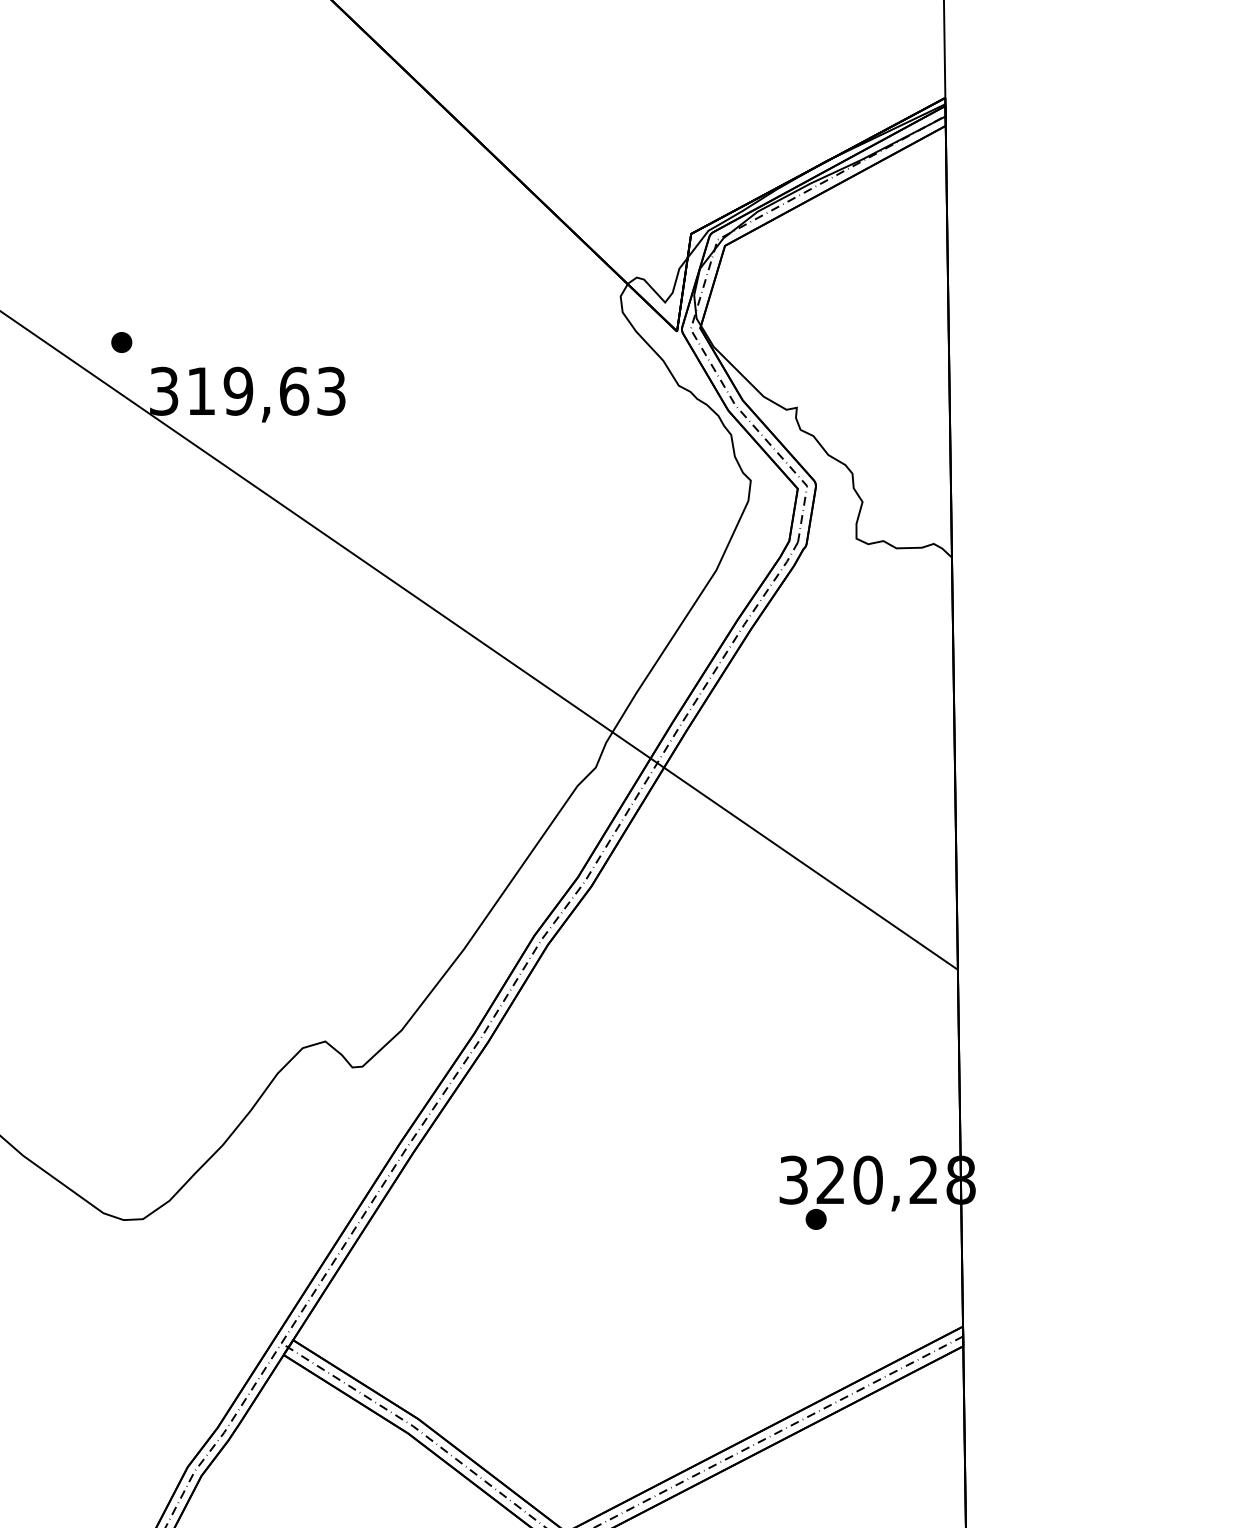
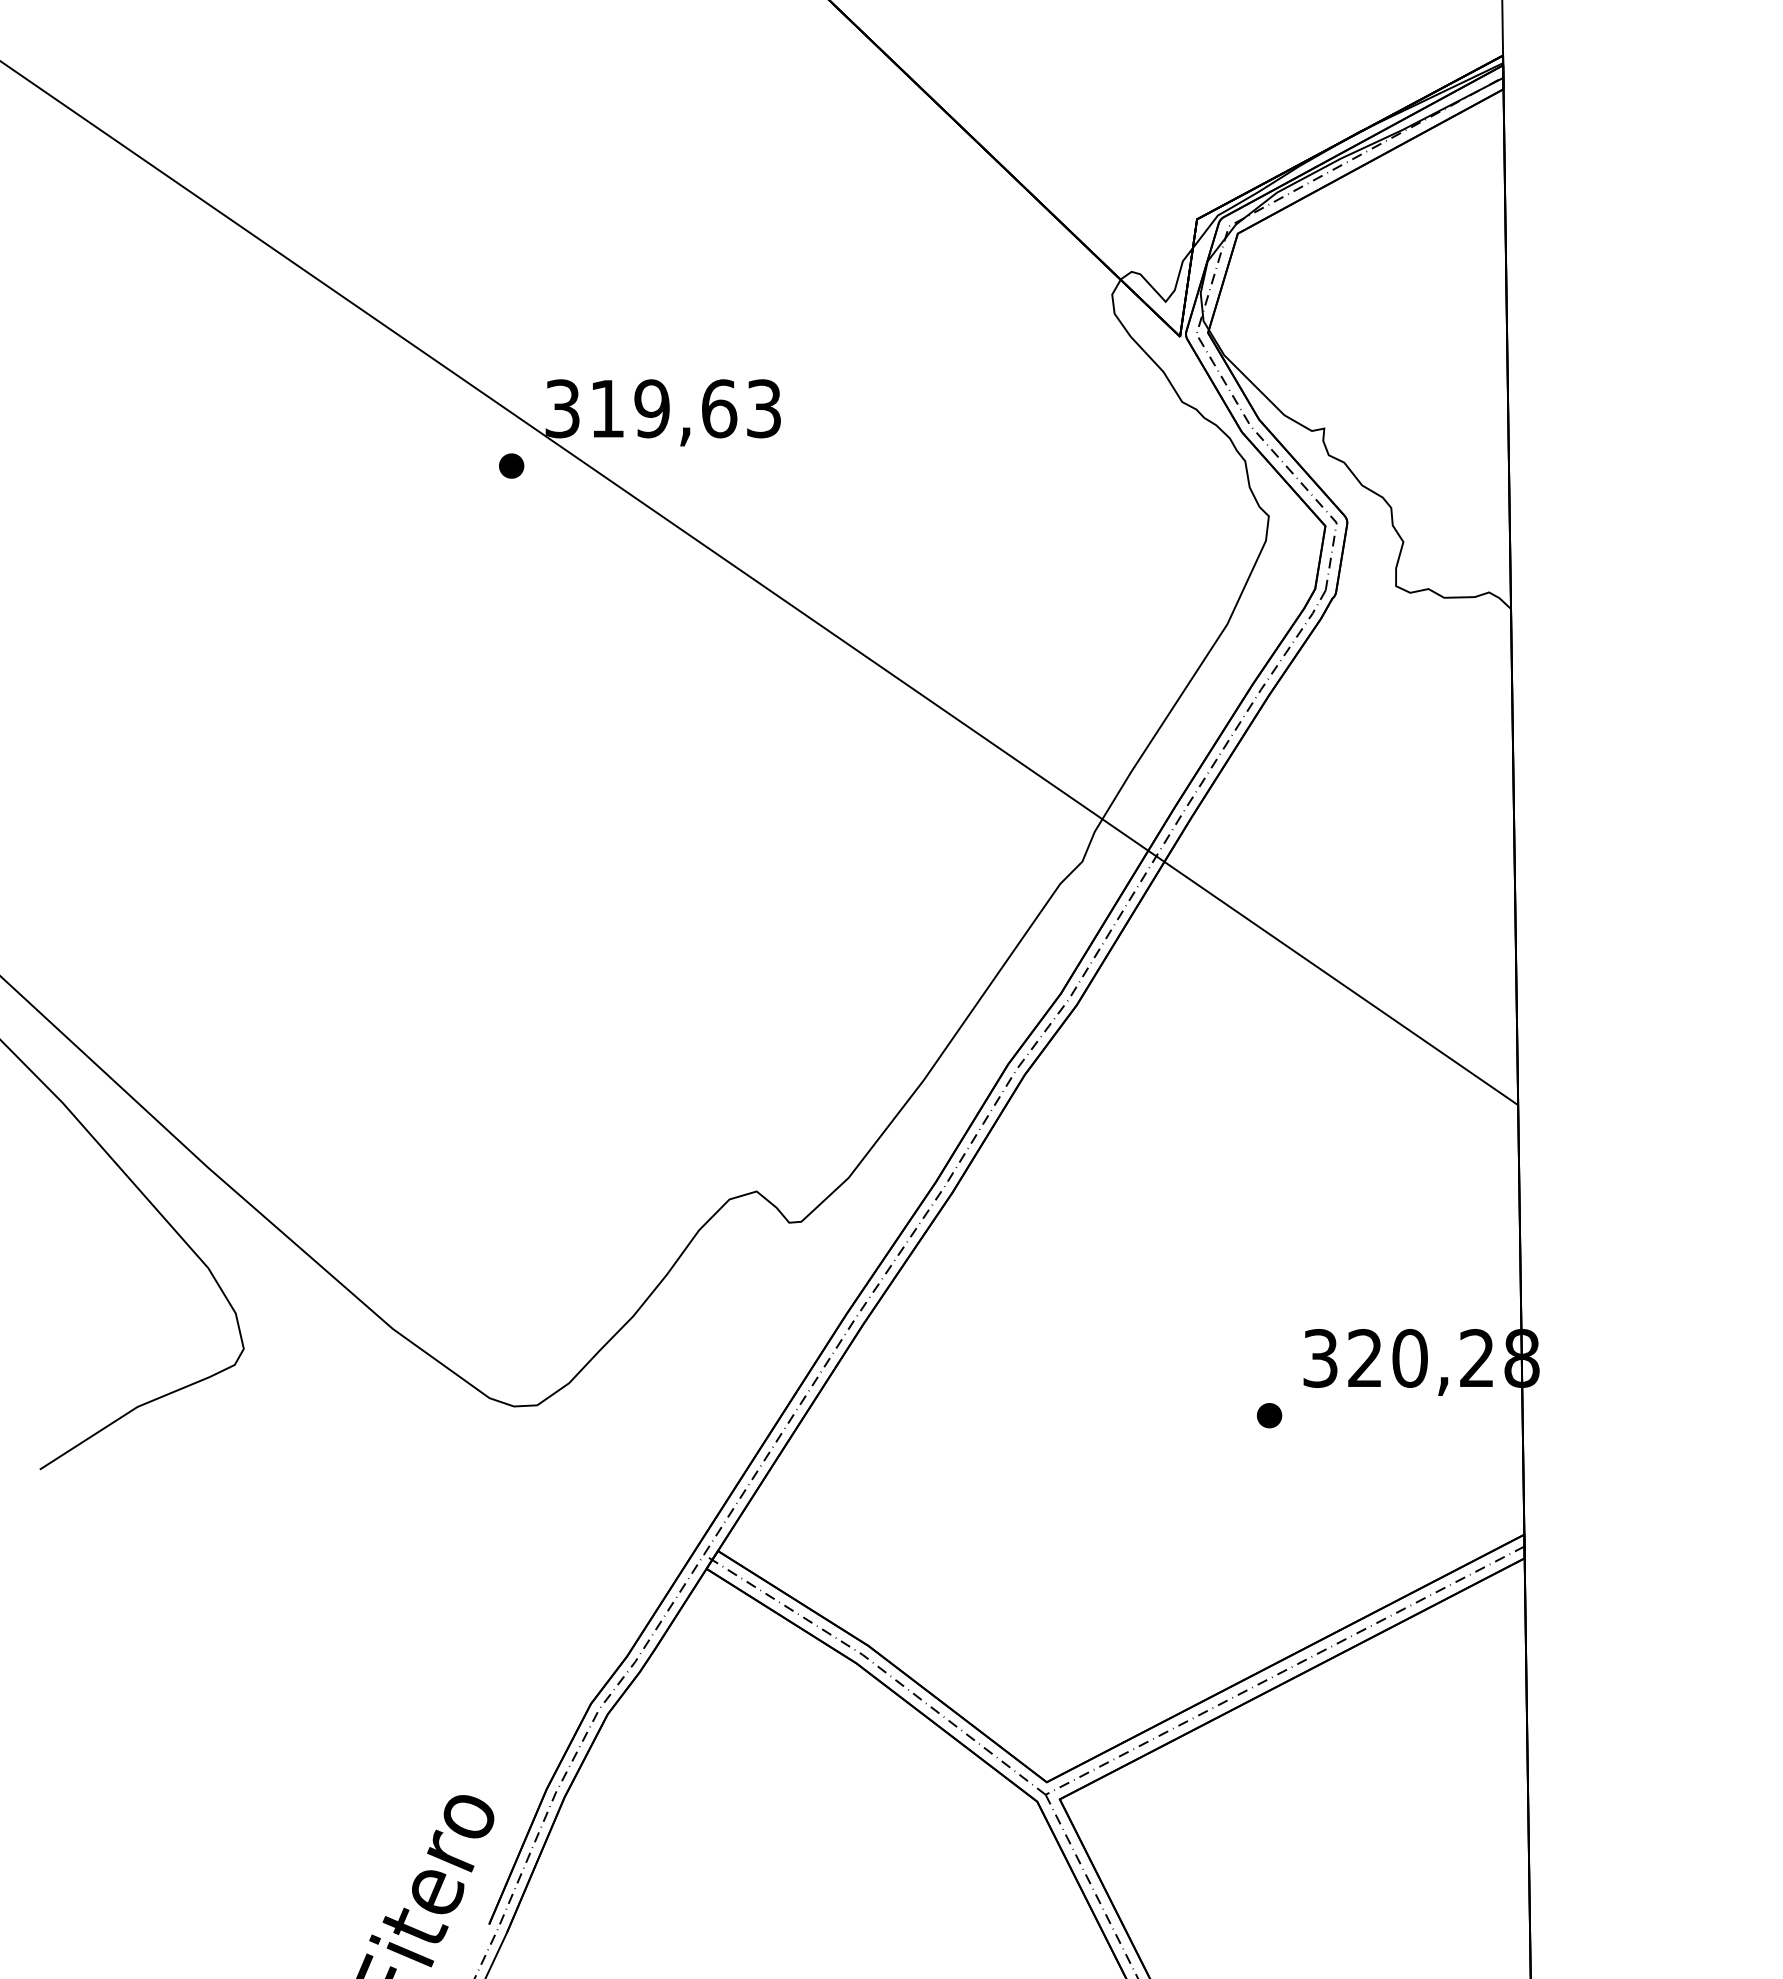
part: (121, 342) -> (511, 465), moved
part: (816, 1219) -> (1269, 1415), moved

